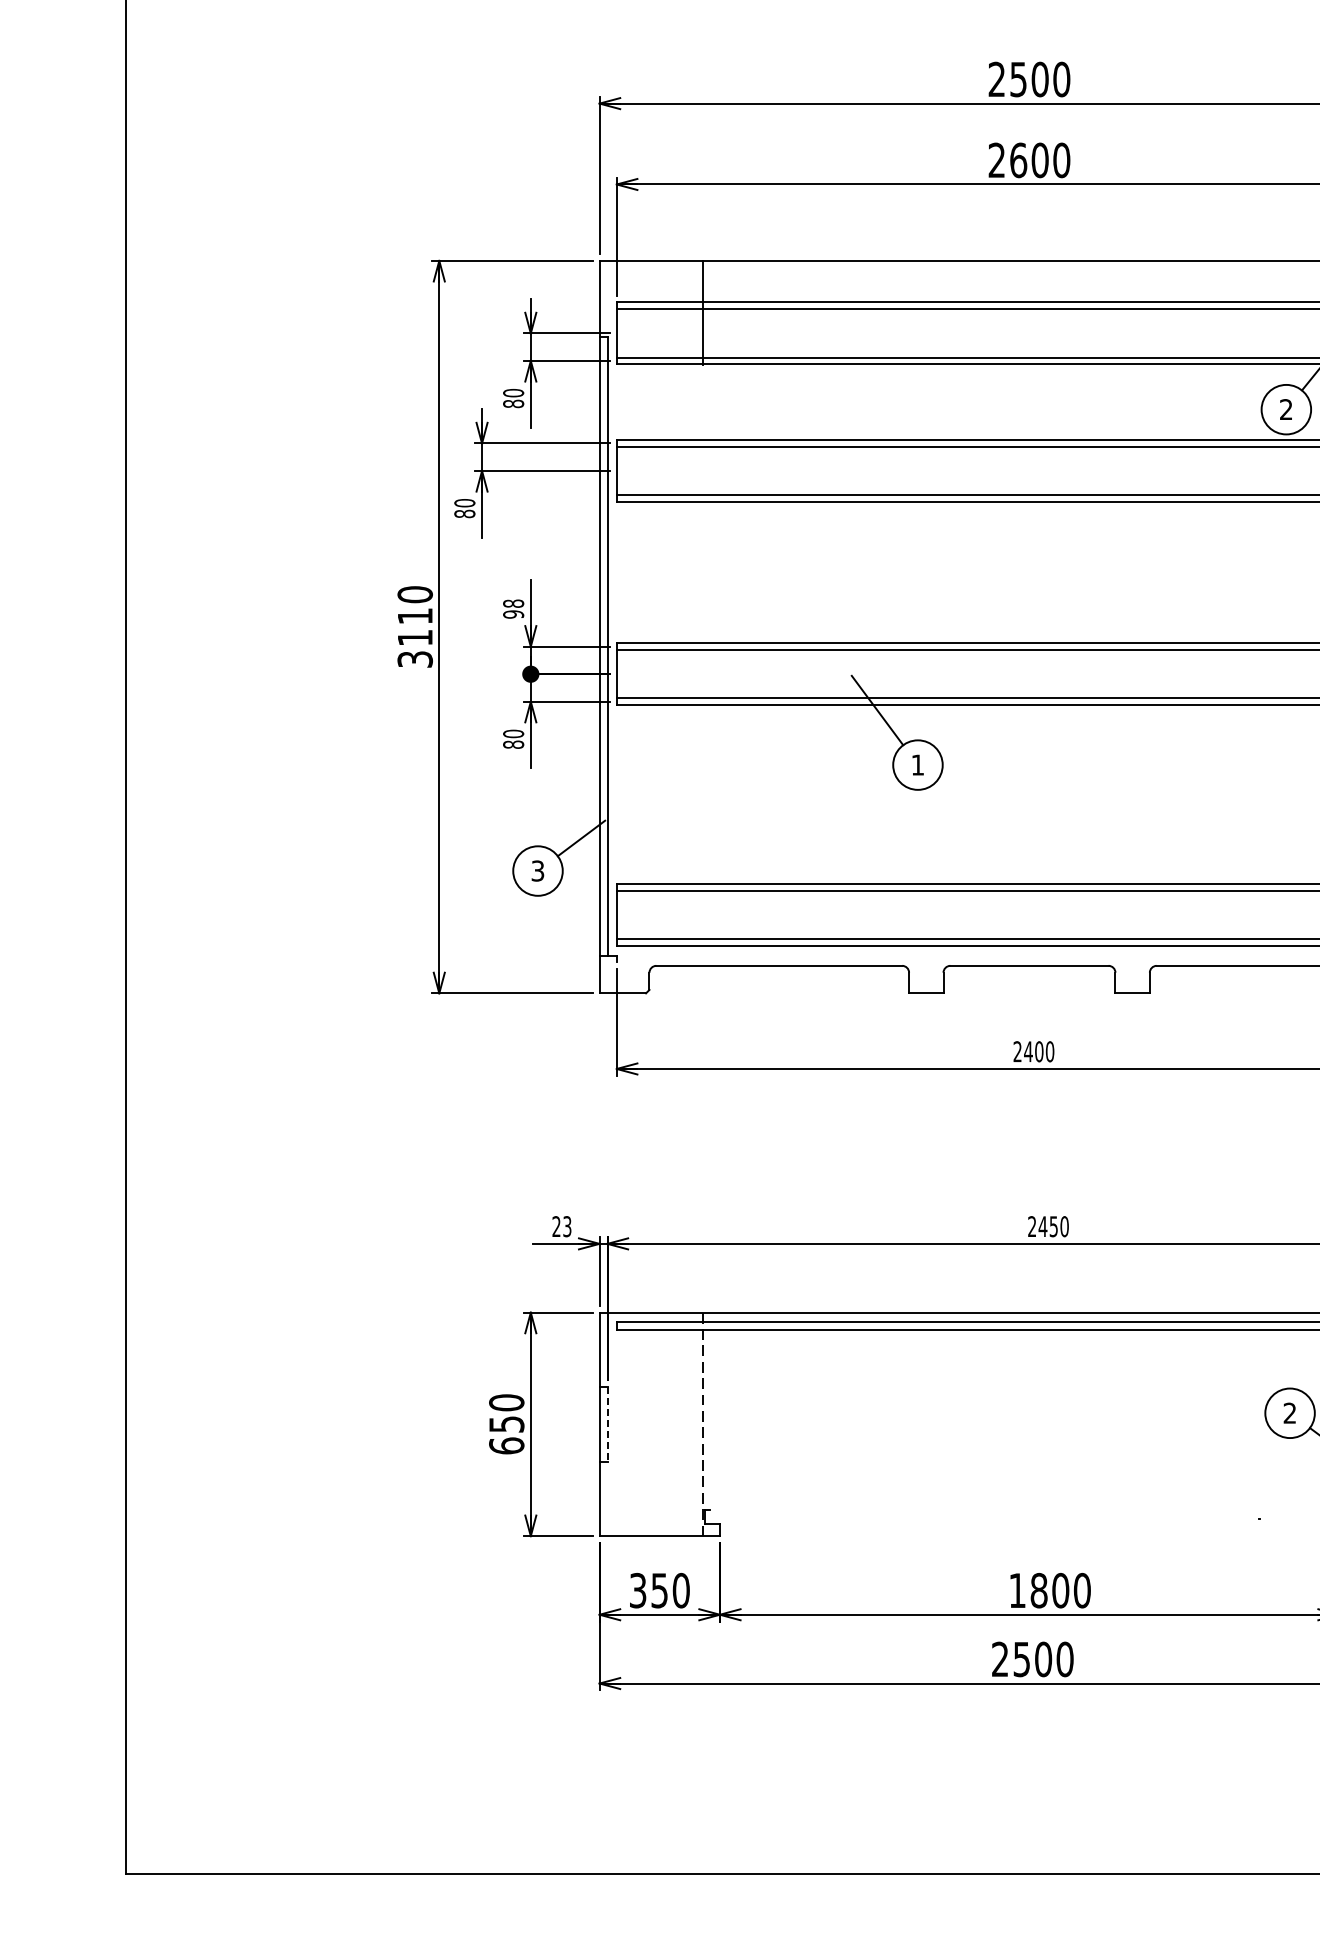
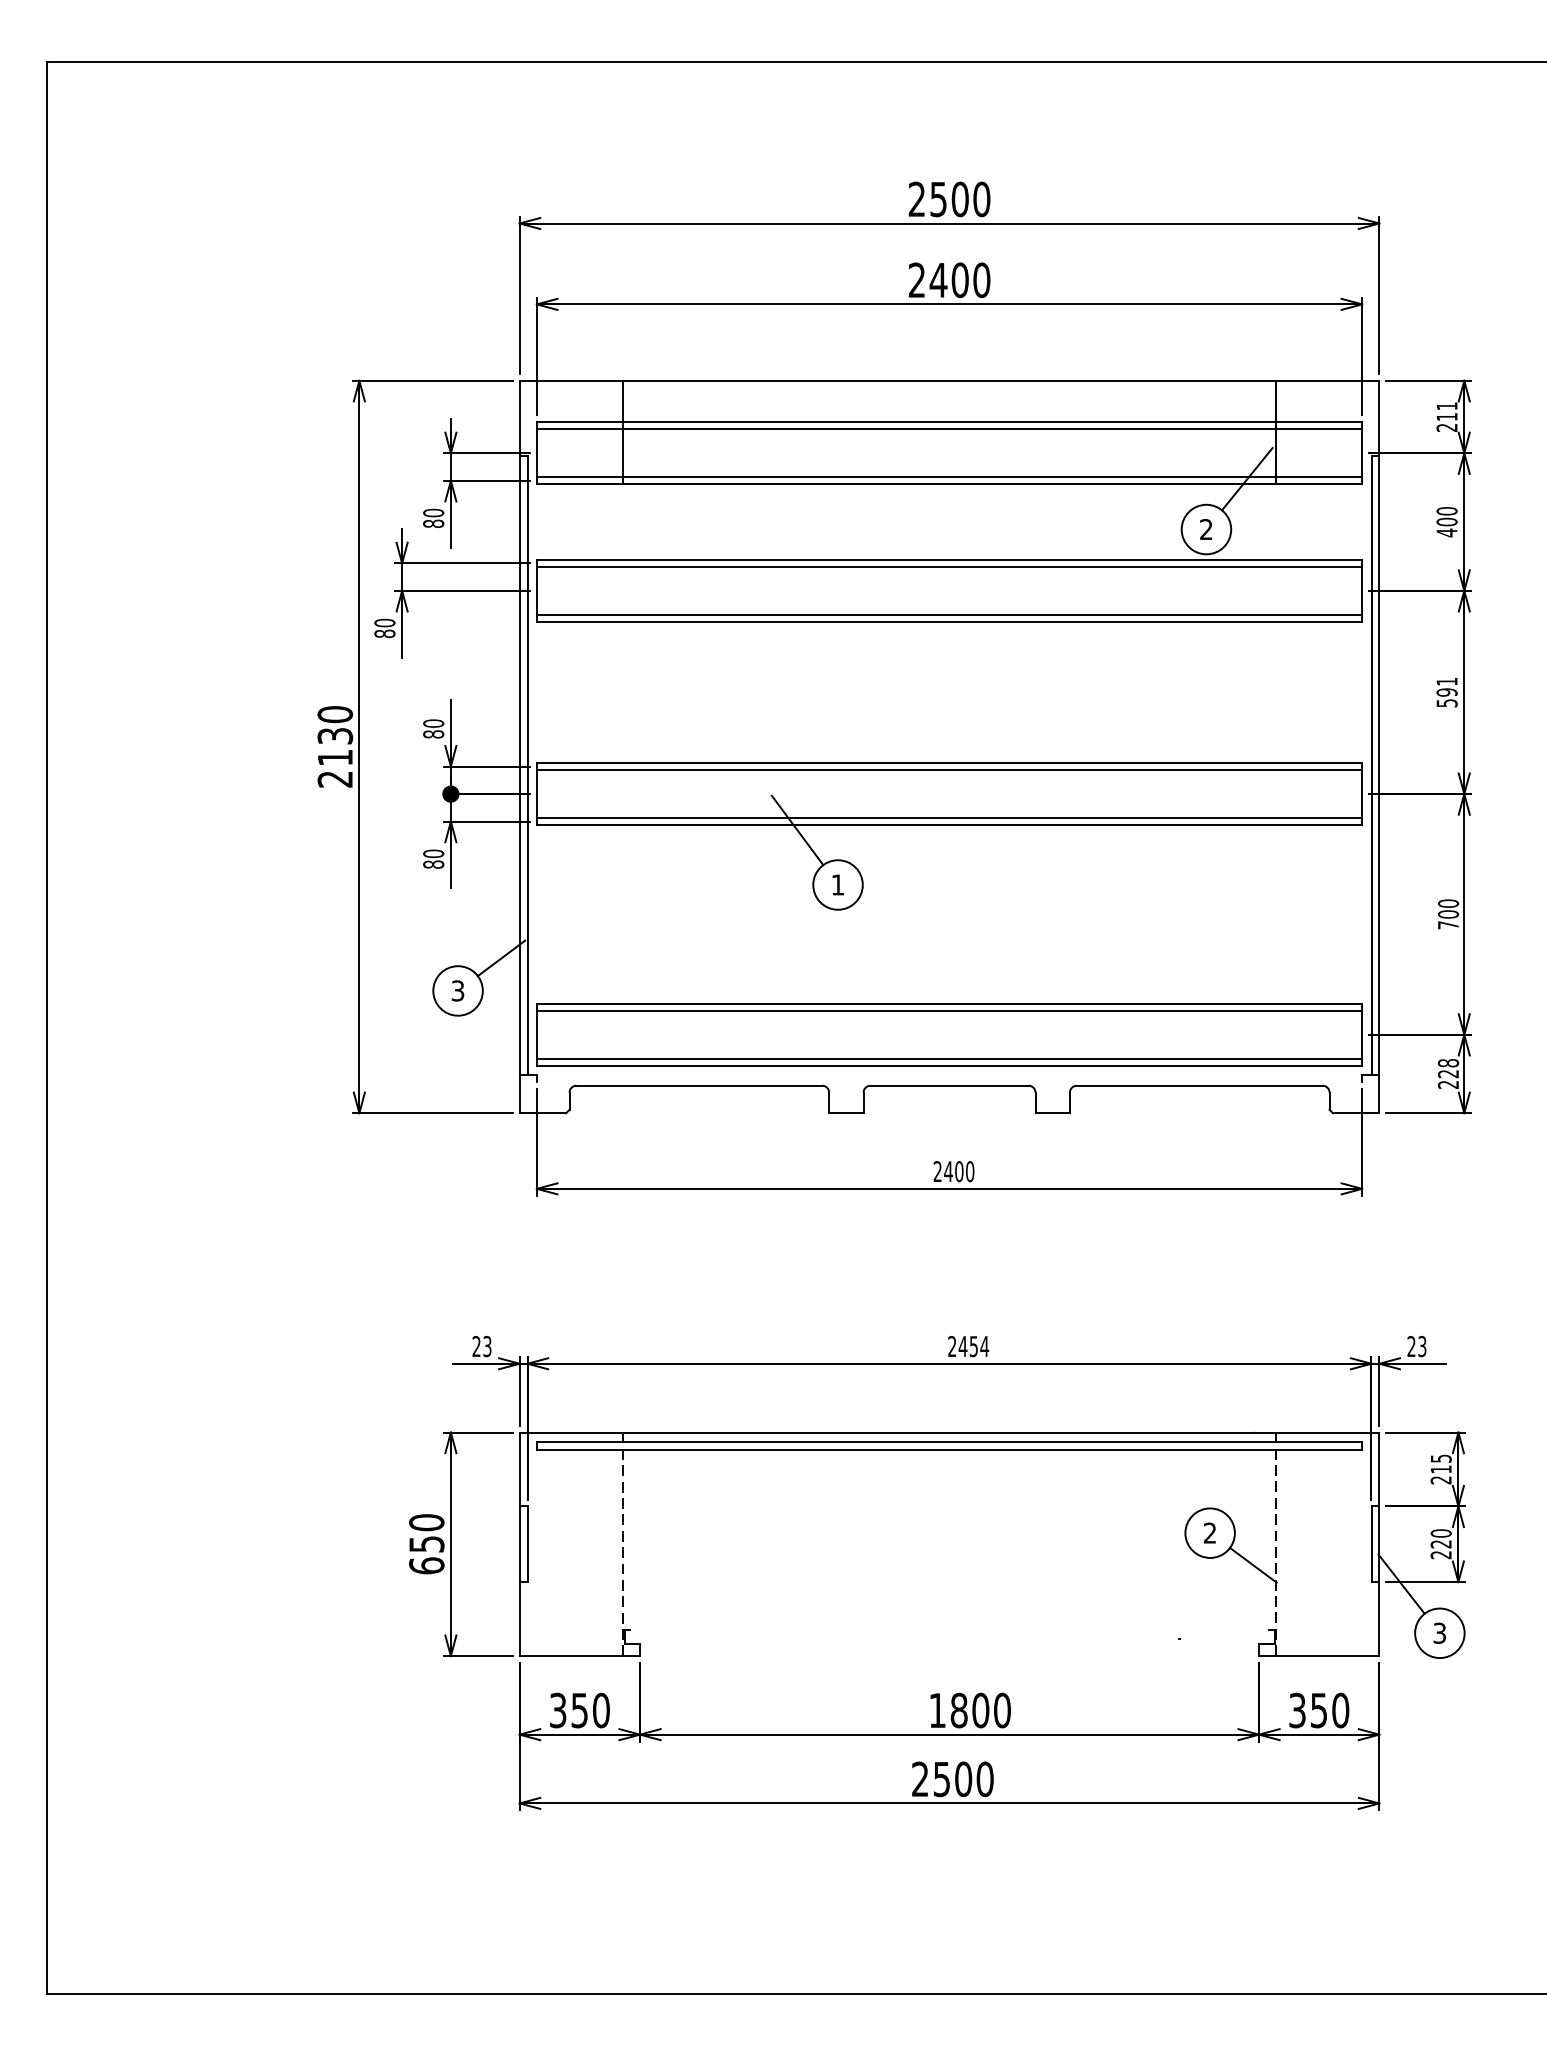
text: (1018, 160) -> (938, 280), 2600 -> 2400
text: (513, 608) -> (433, 728), 98 -> 80
text: (415, 637) -> (335, 757), 3110 -> 2130
text: (1064, 1226) -> (984, 1346), 2450 -> 2454
line: (607, 1424) -> (527, 1544), dashed -> solid

